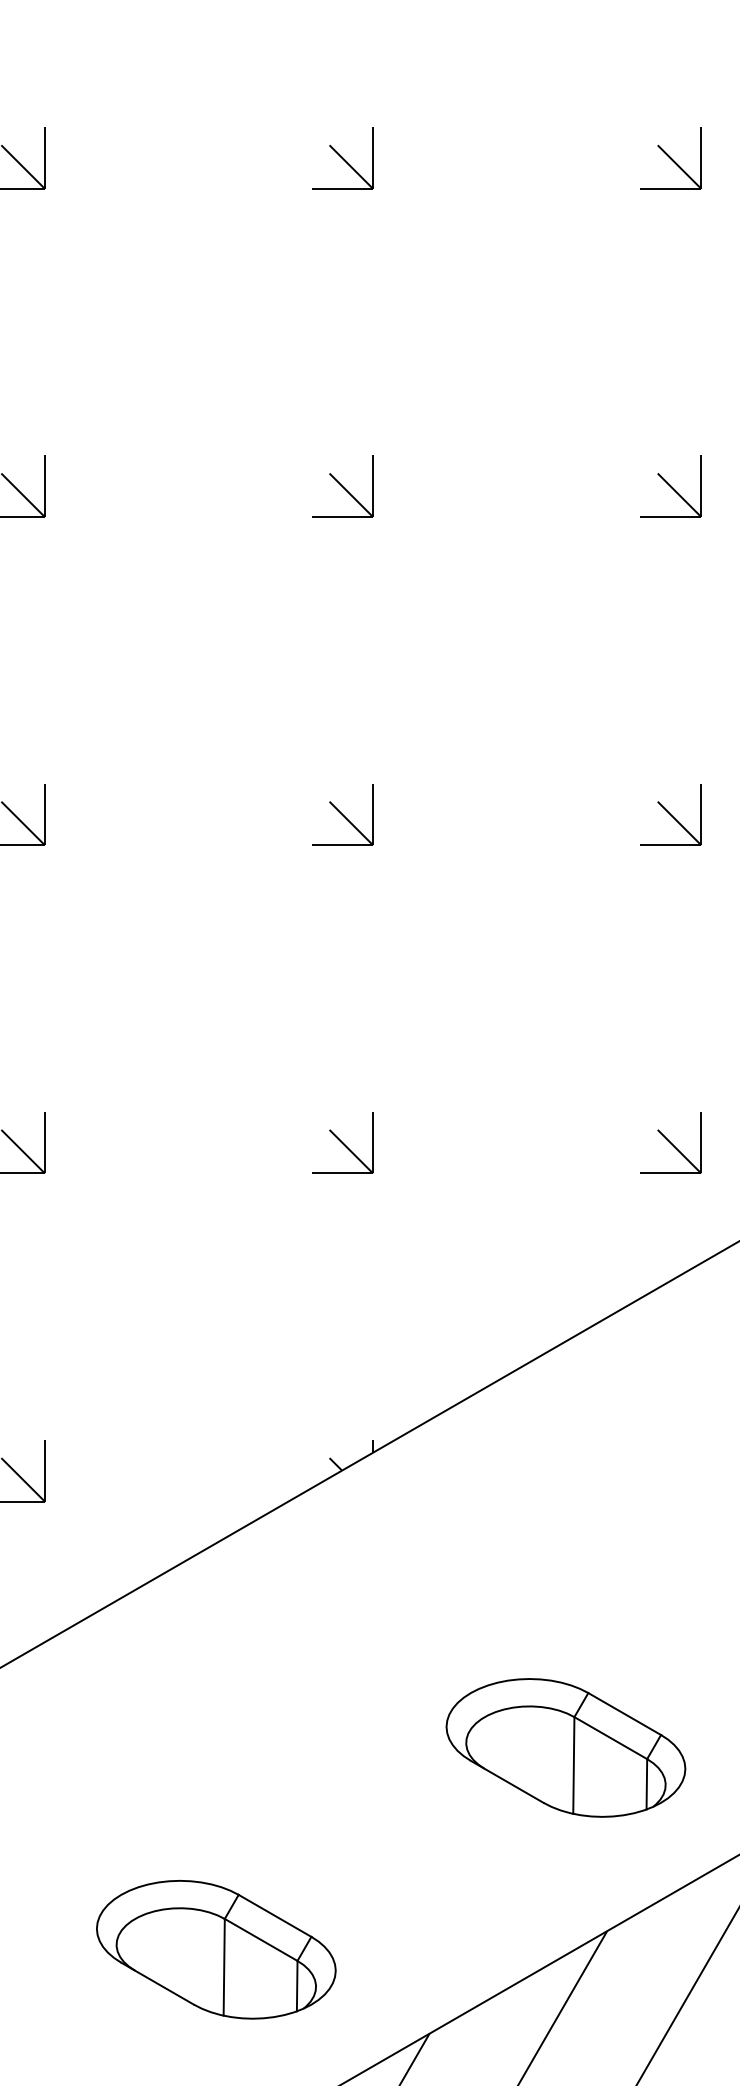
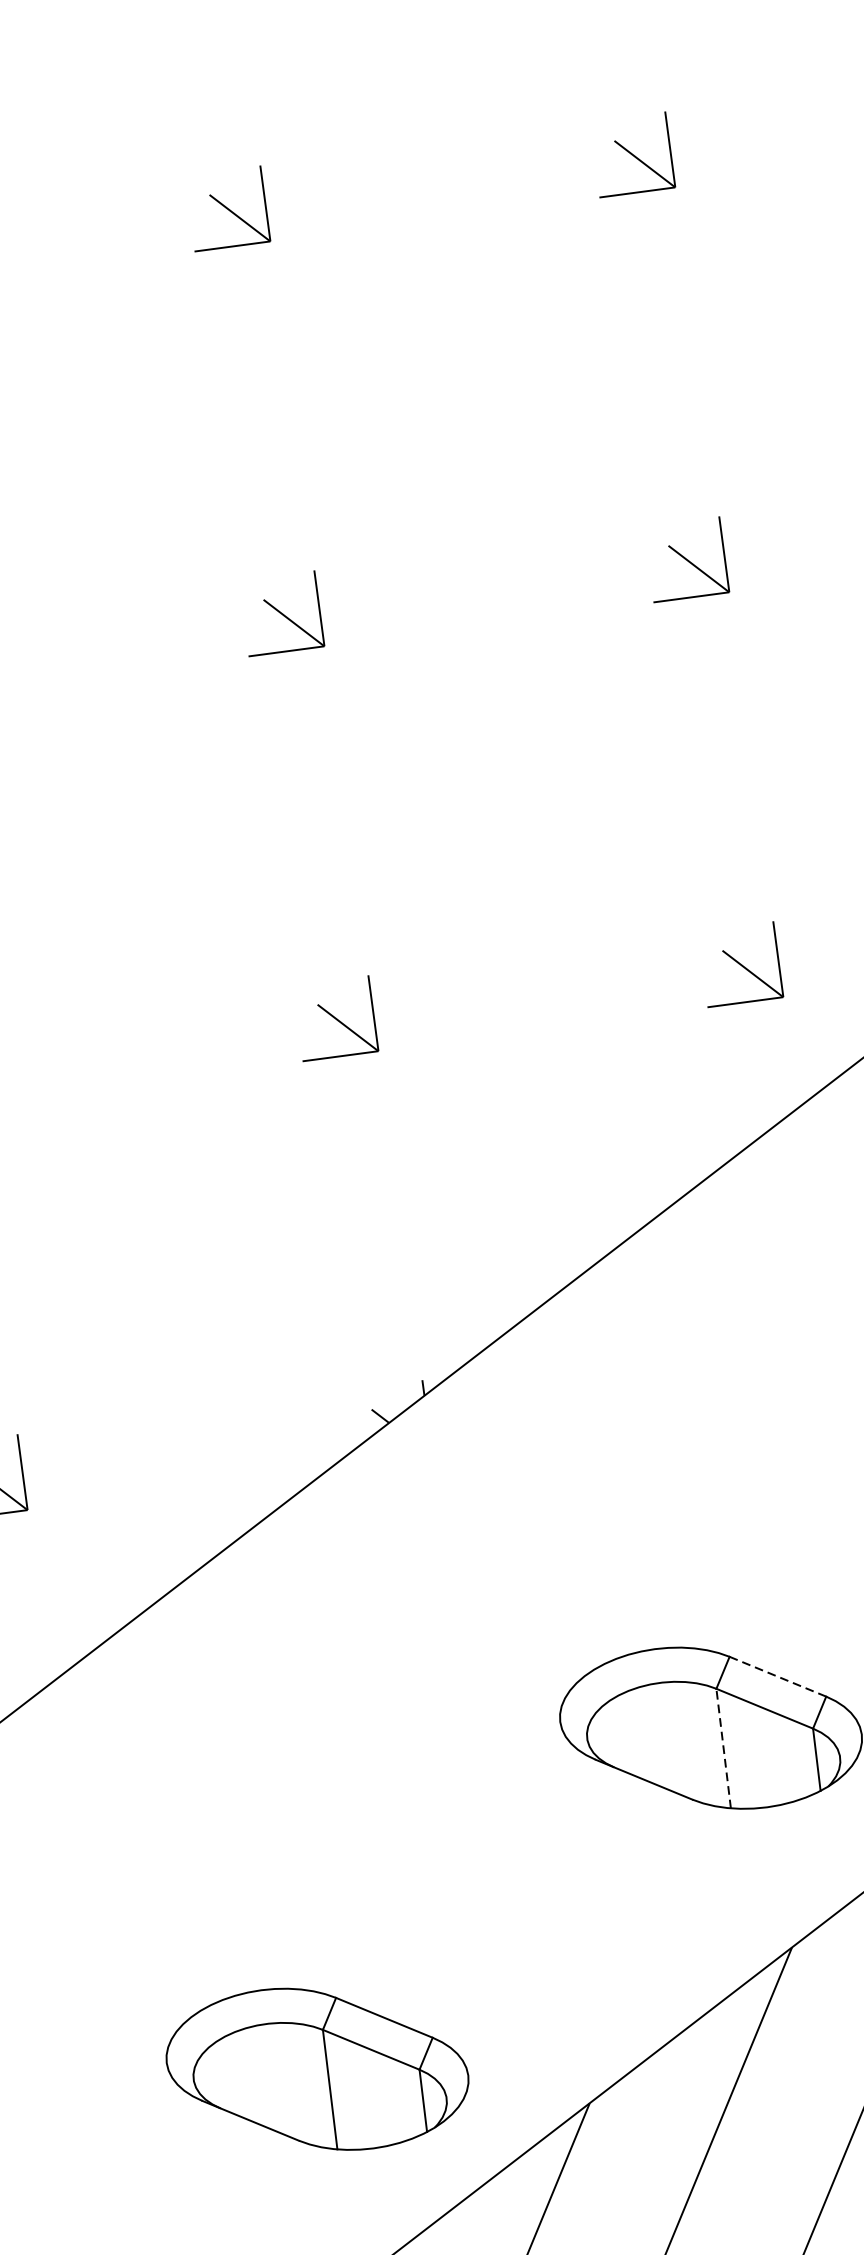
line: (624, 1714) -> (777, 1677), solid -> dashed
line: (573, 1765) -> (723, 1748), solid -> dashed
part: (216, 1949) -> (317, 2068), moved

